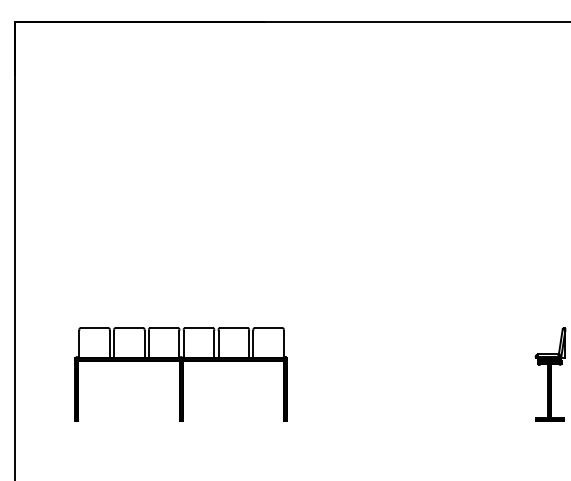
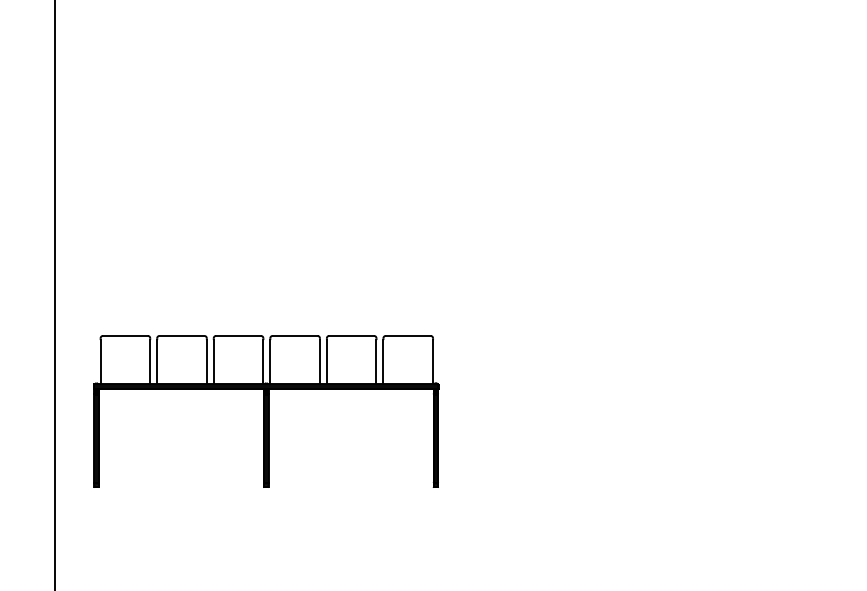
part: (180, 374) -> (265, 411), moved

